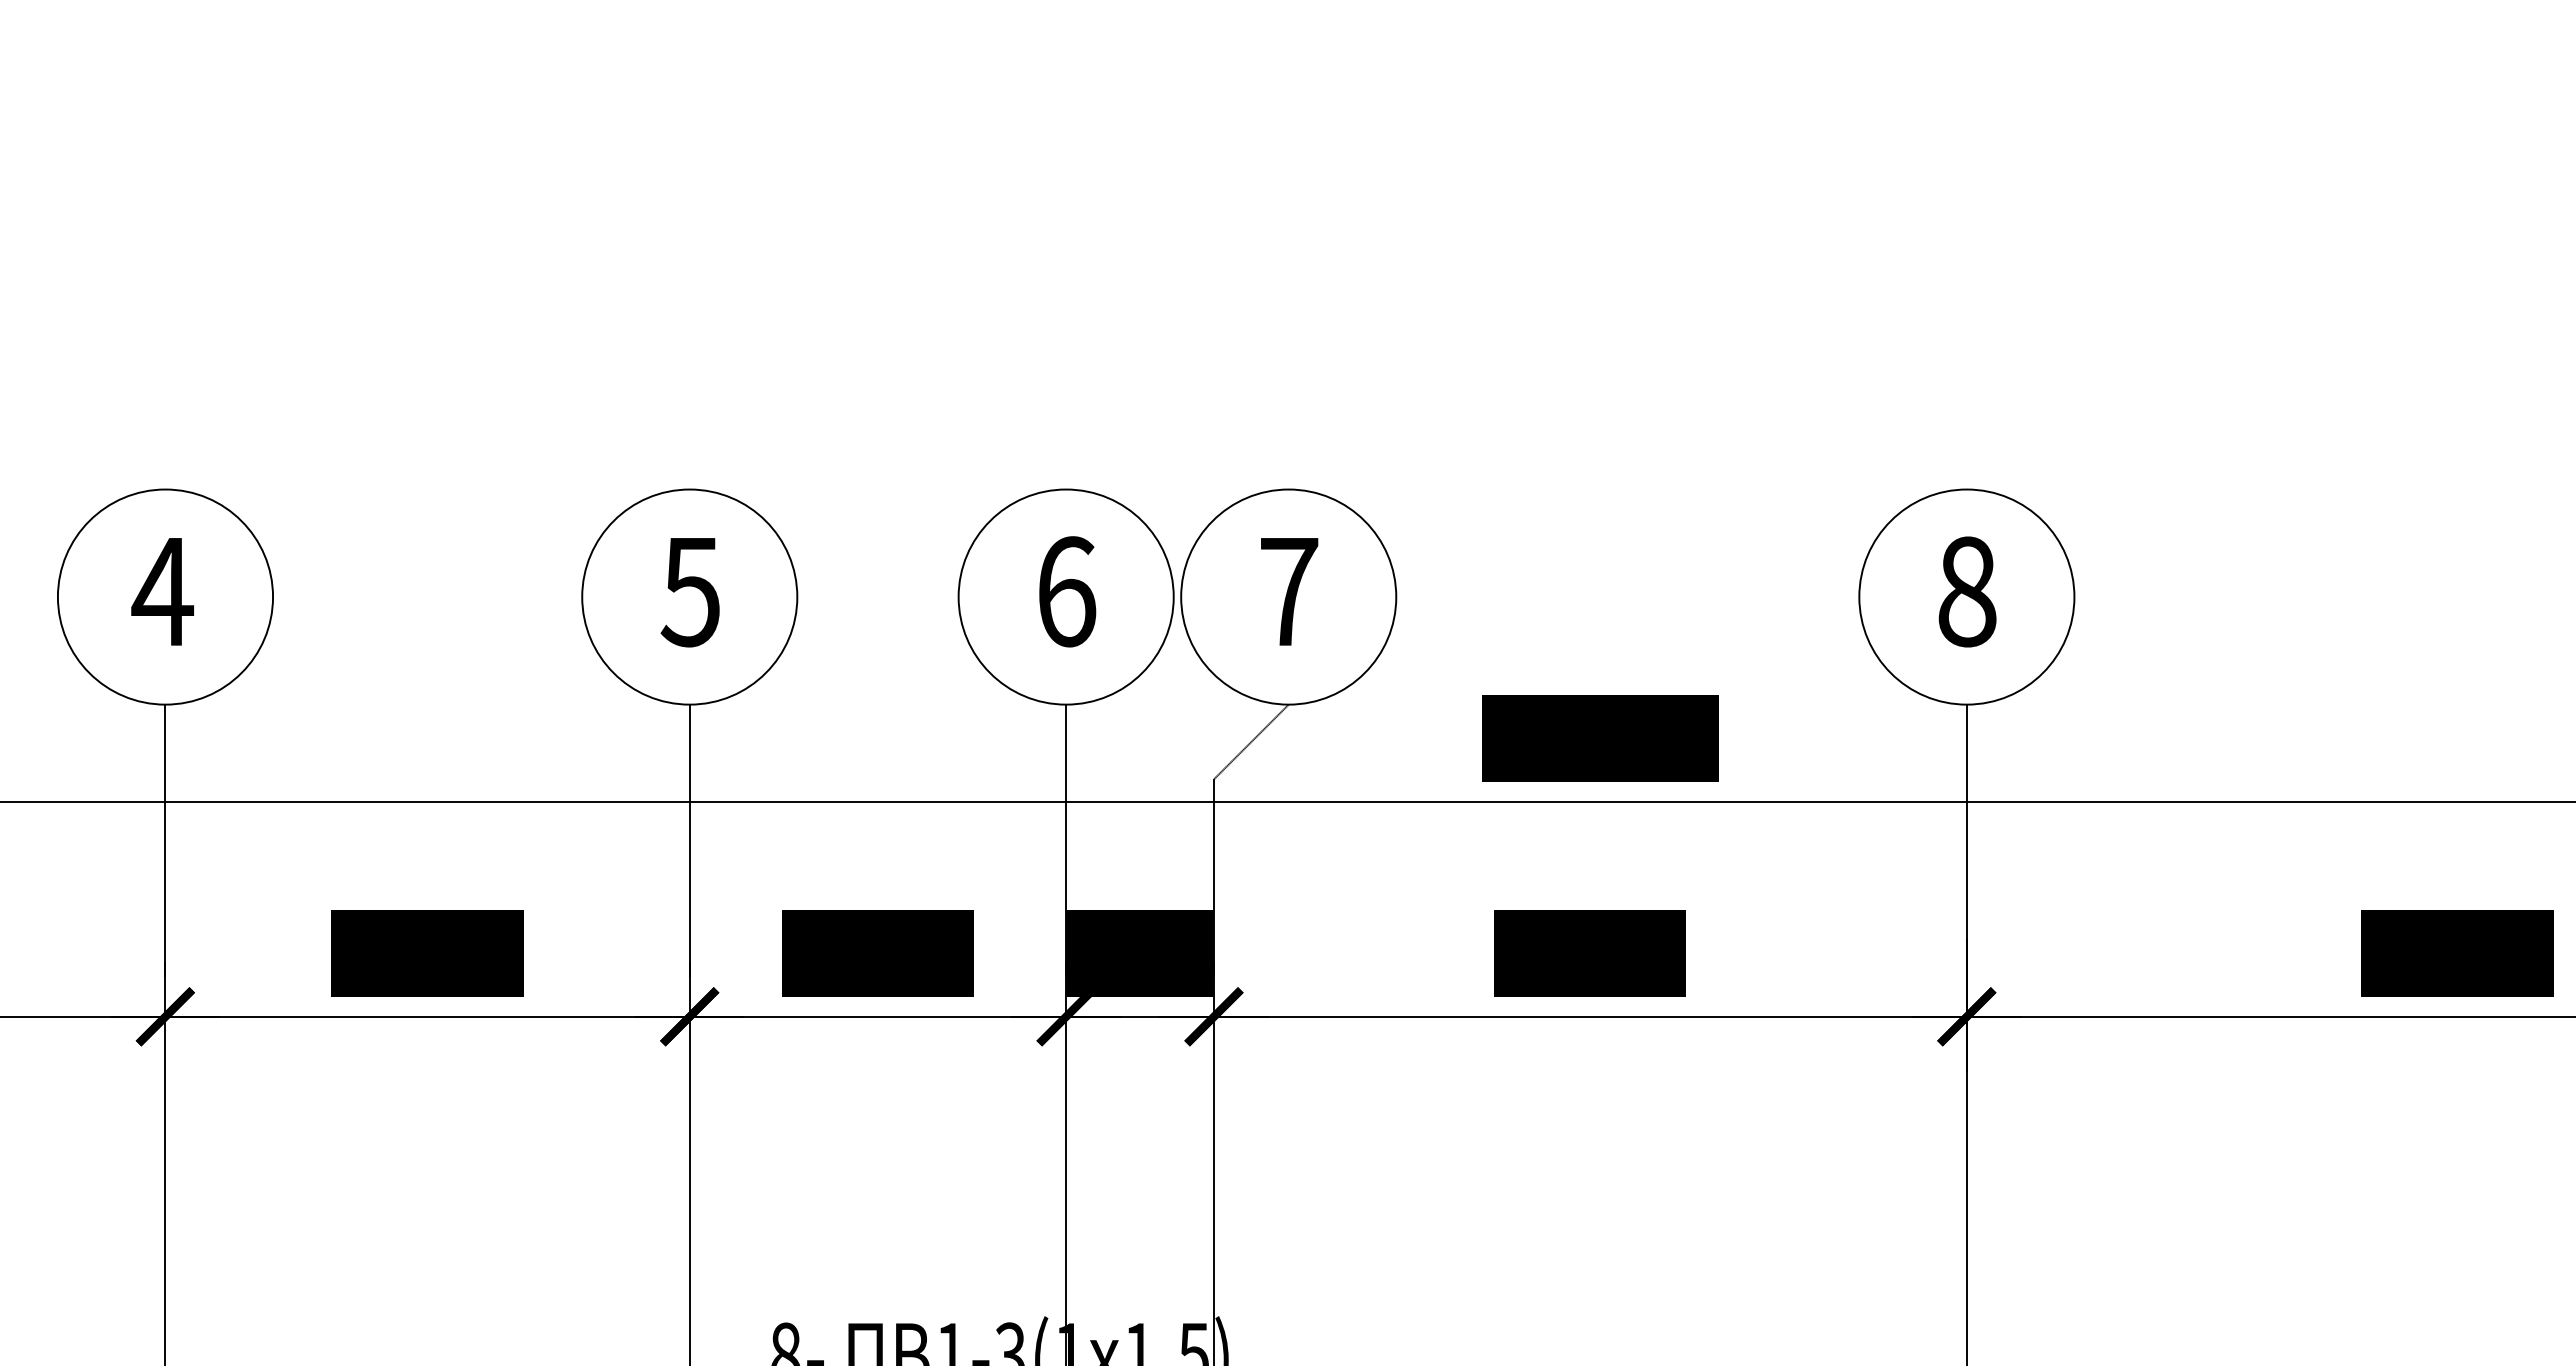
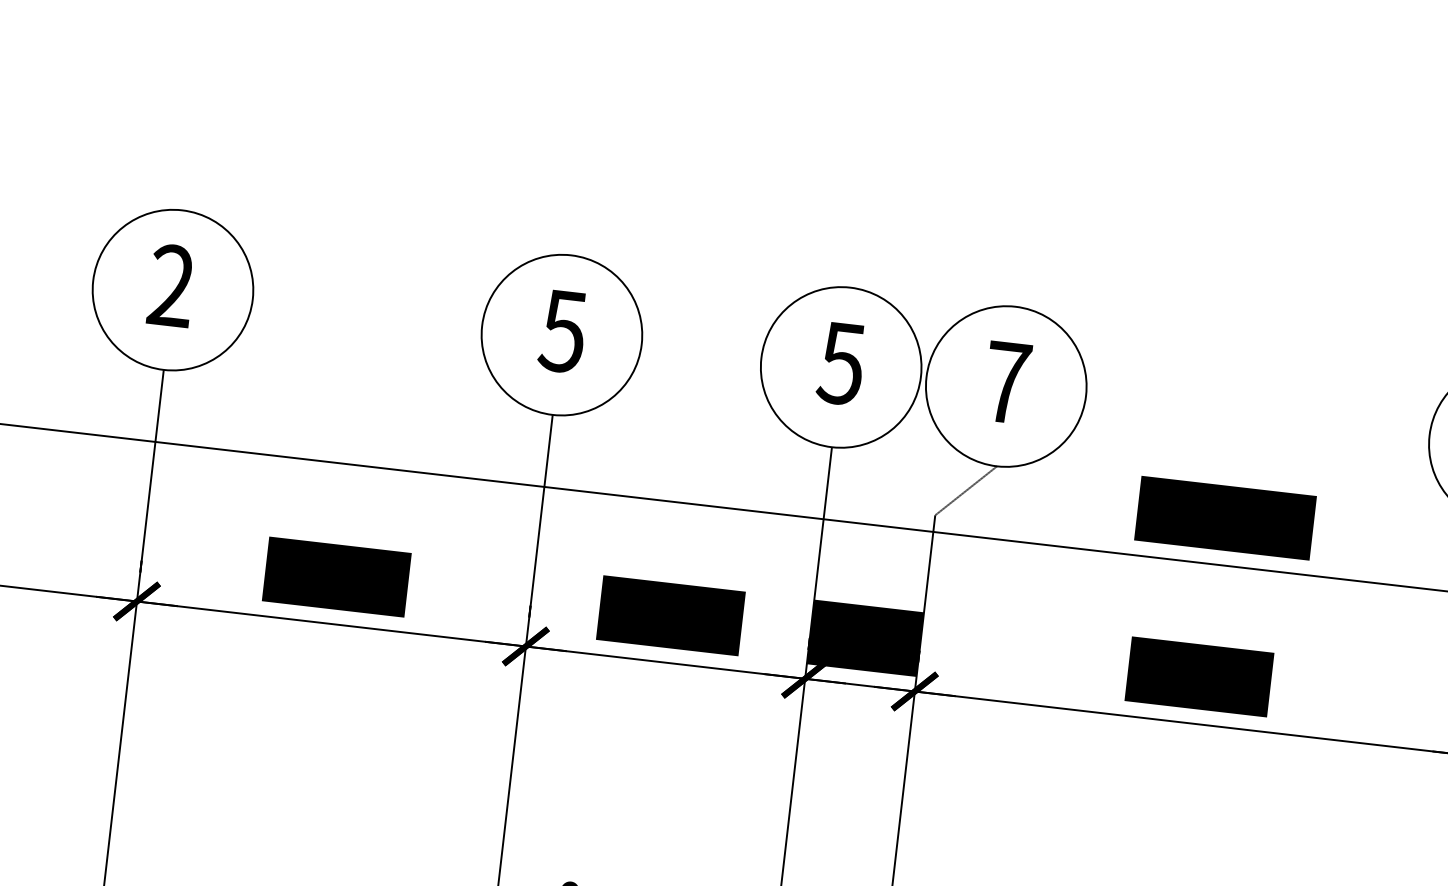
text: (162, 590) -> (171, 285), 4 -> 2
text: (1066, 591) -> (841, 363), 6 -> 5

